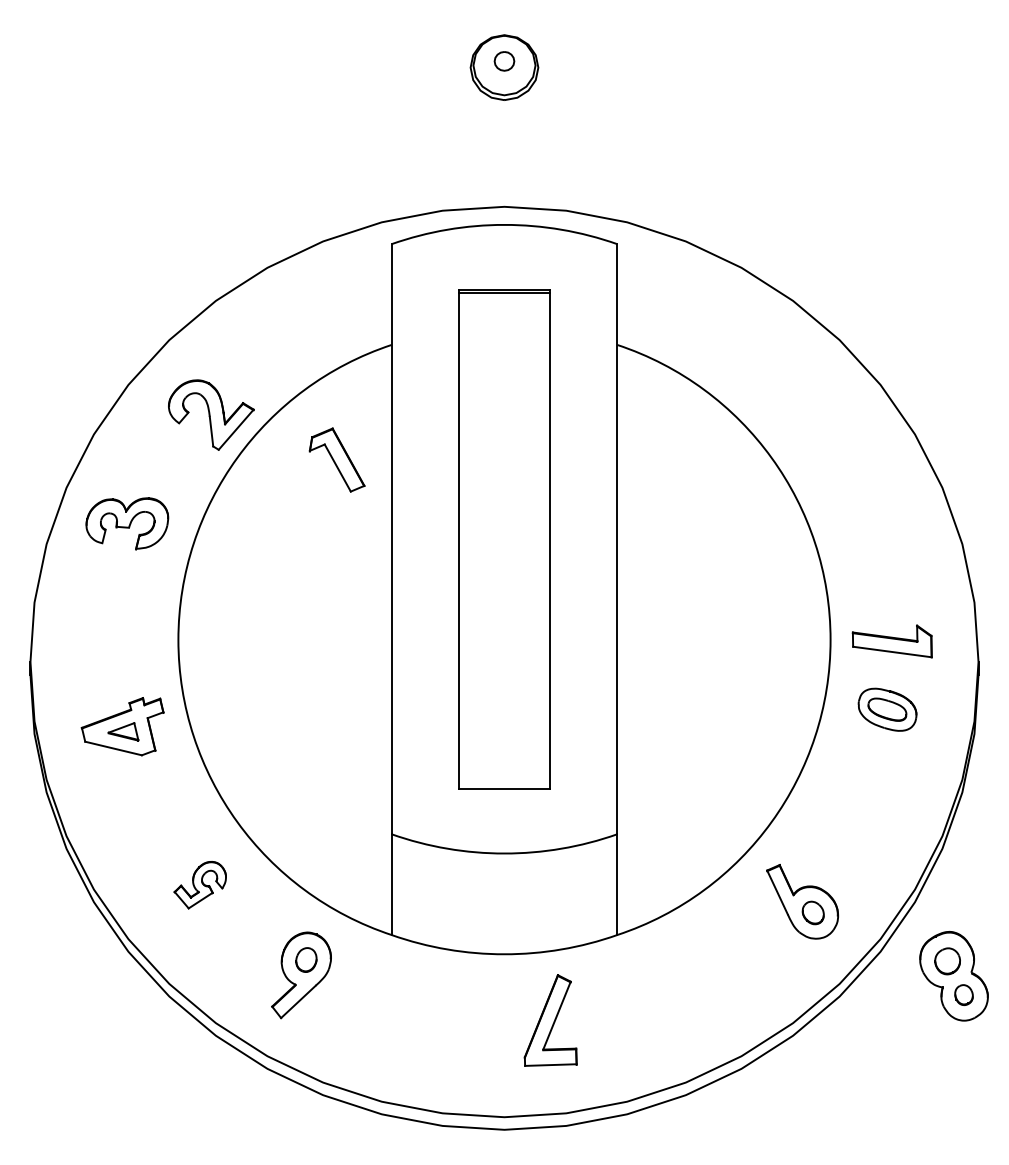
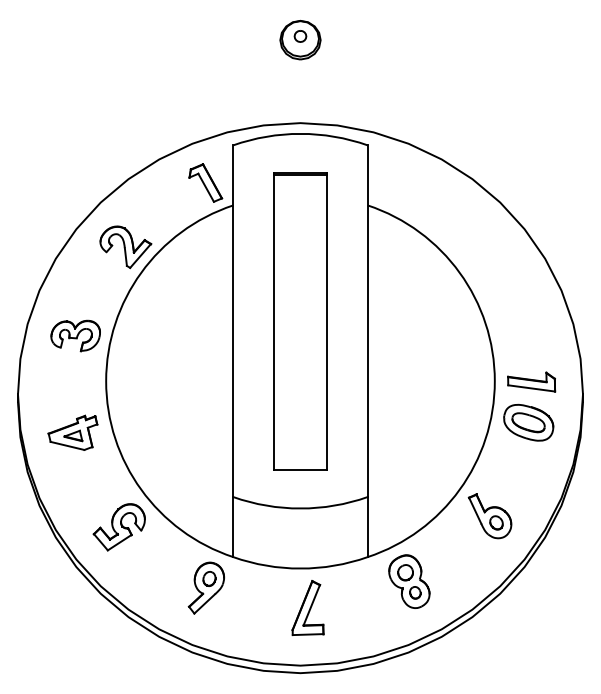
part: (336, 459) -> (205, 182), moved
part: (126, 522) -> (75, 335), moved
part: (887, 709) -> (528, 422), size x1.43
part: (199, 885) -> (118, 527), size x1.67
part: (801, 902) -> (489, 516), moved
part: (299, 974) -> (205, 587), moved
part: (954, 975) -> (409, 581), moved
part: (549, 1019) -> (307, 607), moved

